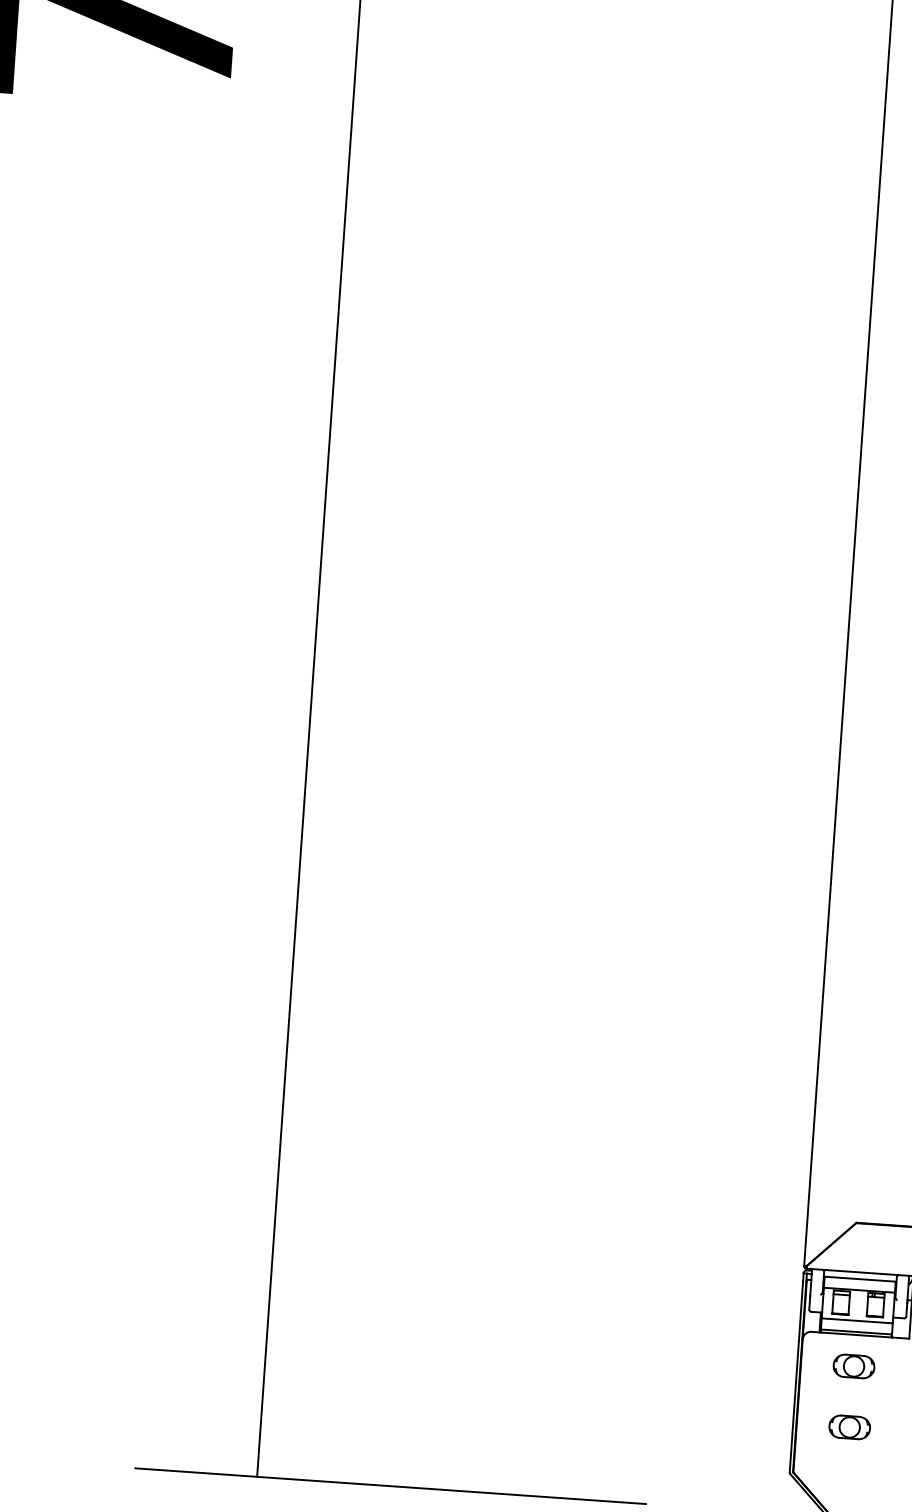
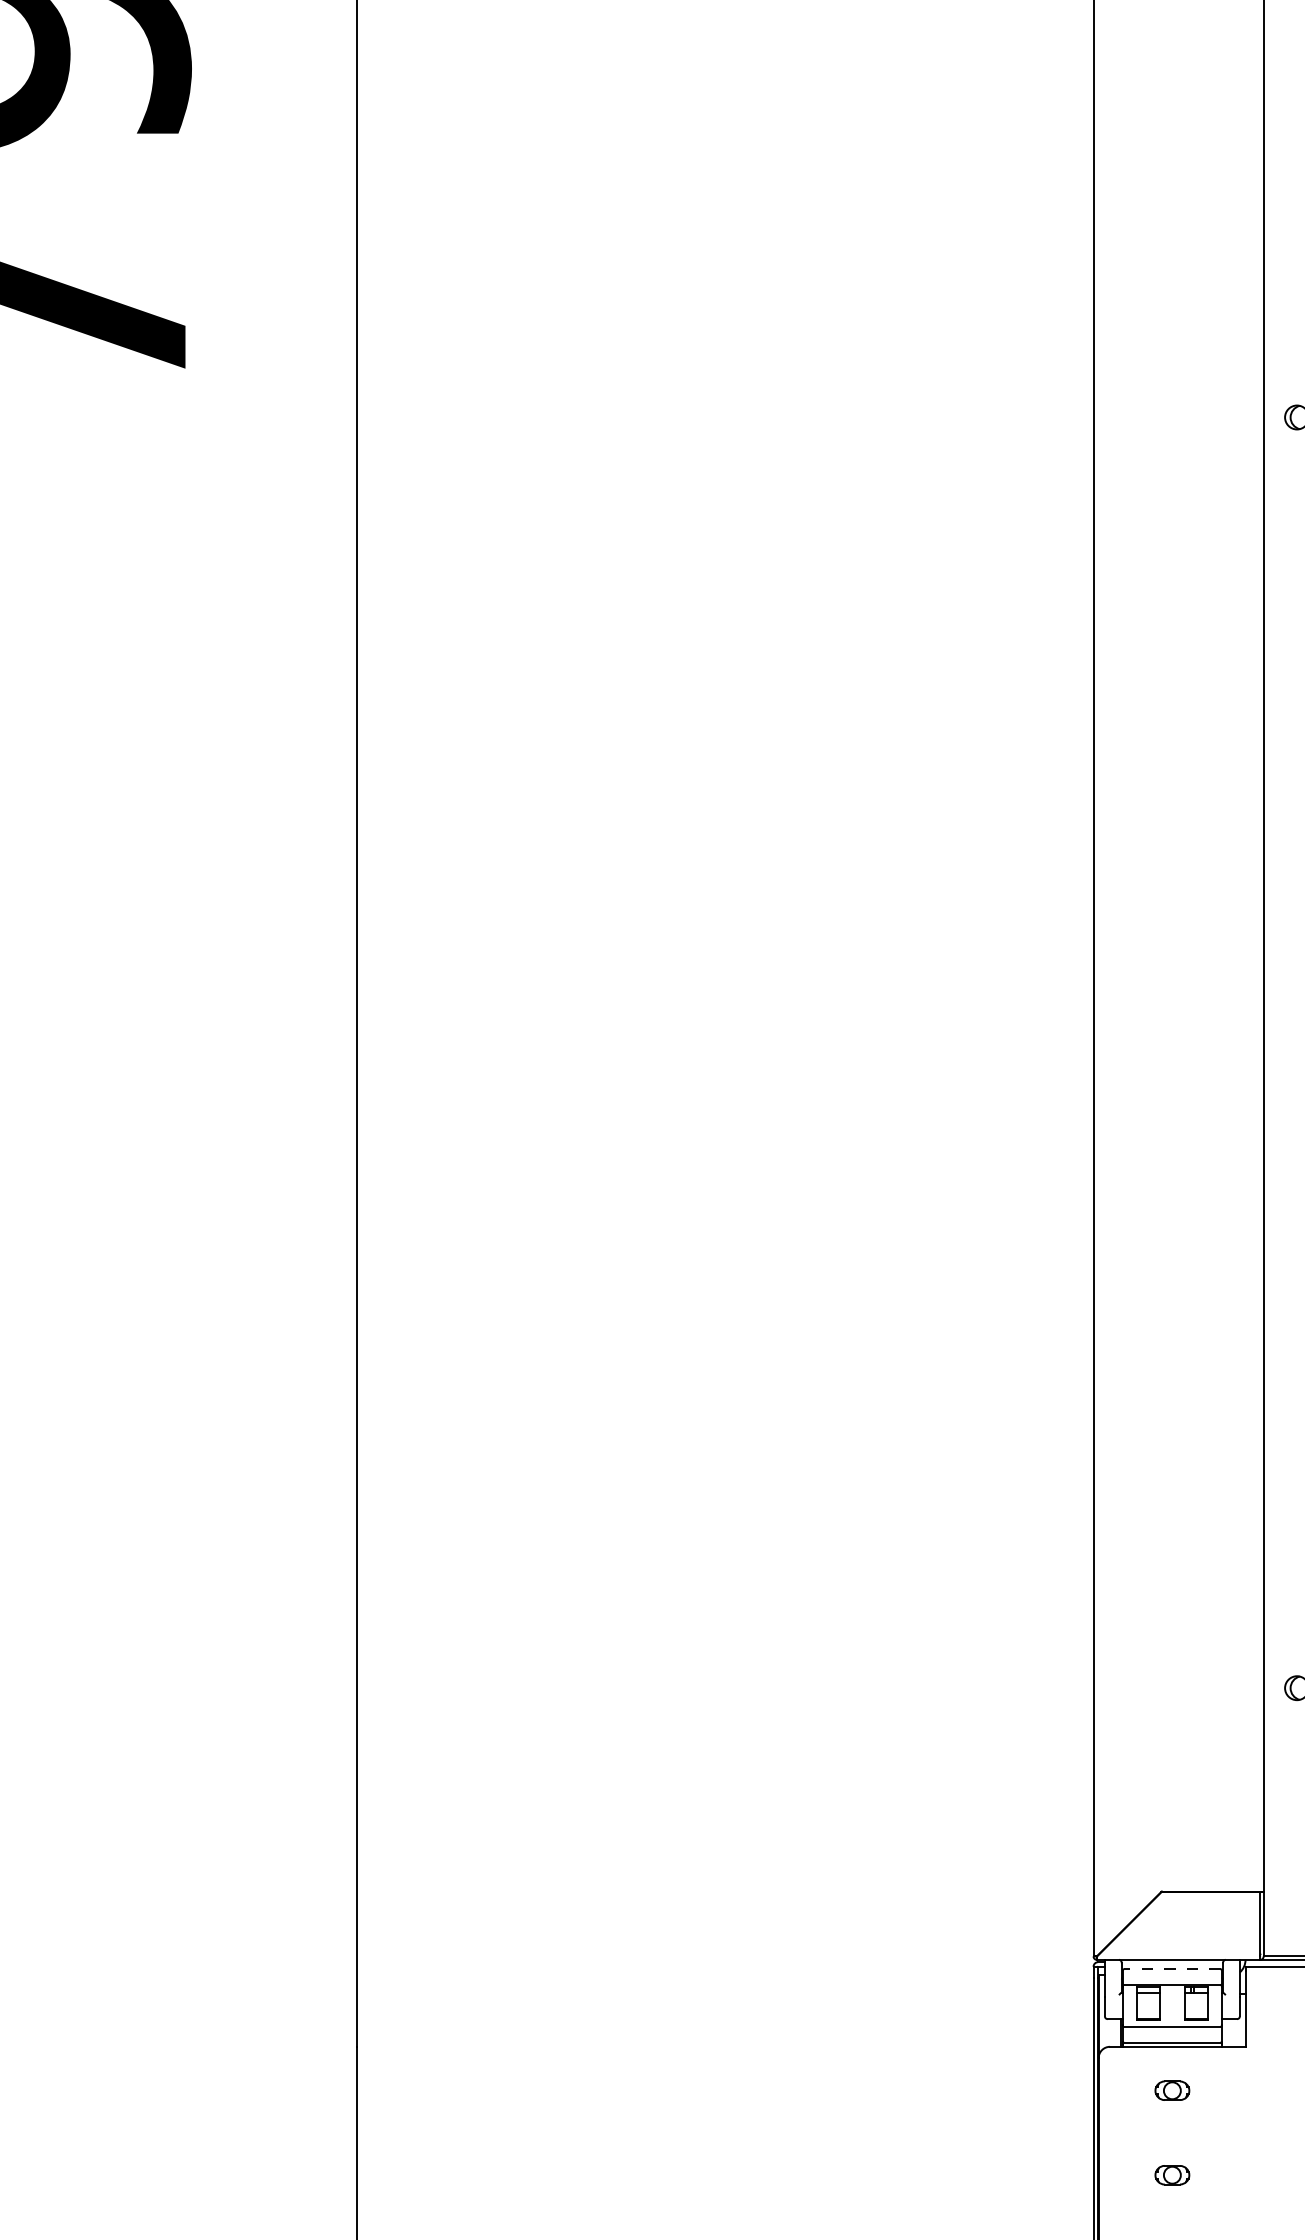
line: (859, 1279) -> (1171, 1969), solid -> dashed
part: (854, 1366) -> (1172, 2090), size x0.6
part: (849, 1426) -> (1172, 2174), size x0.6

